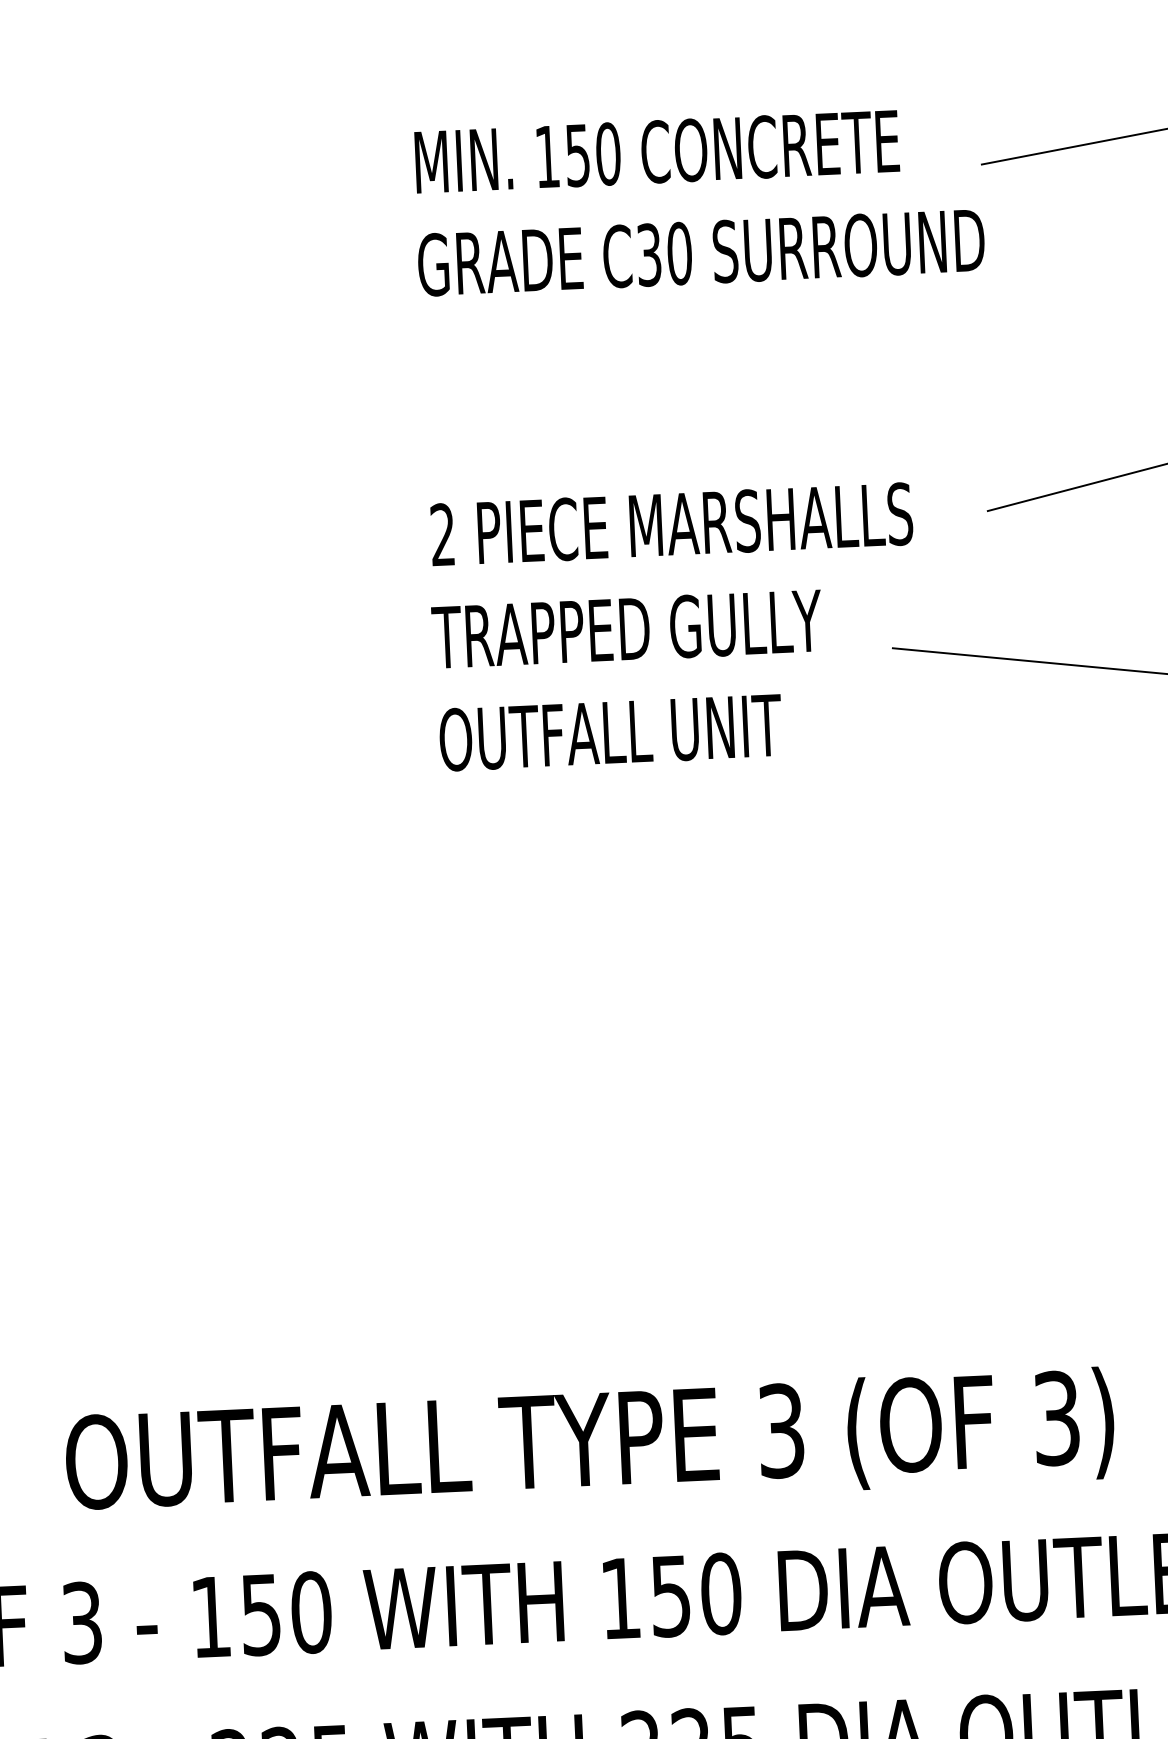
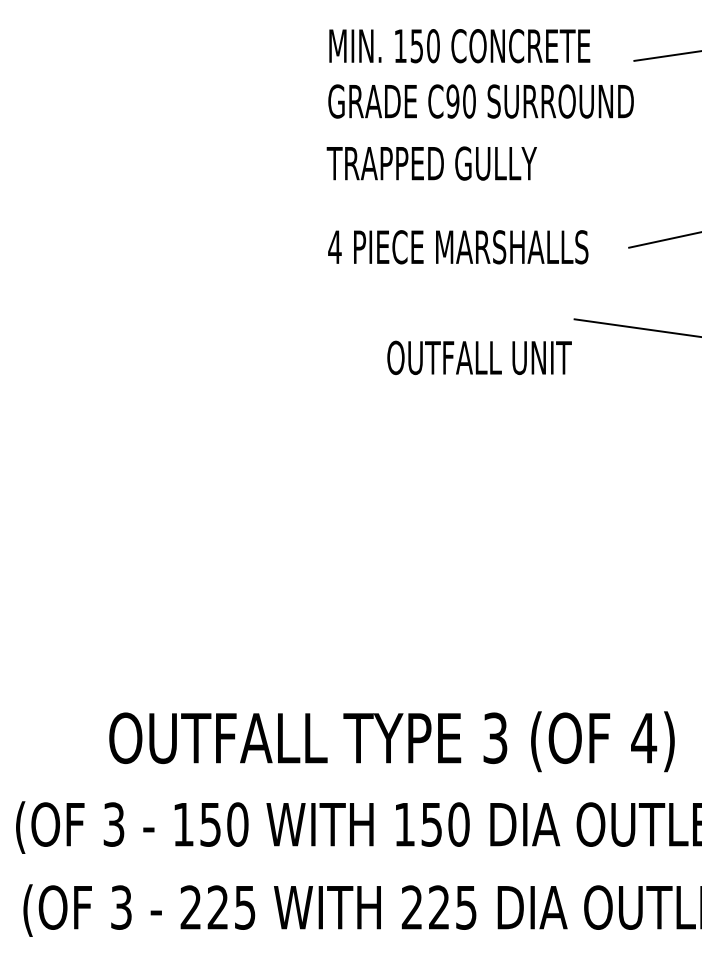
text: (648, 255) -> (452, 101), C30 -> C90
text: (441, 533) -> (334, 246), 2 -> 4
text: (626, 629) -> (431, 163), moved
text: (610, 731) -> (479, 357), moved
text: (1057, 1418) -> (644, 738), 3) -> 4)

